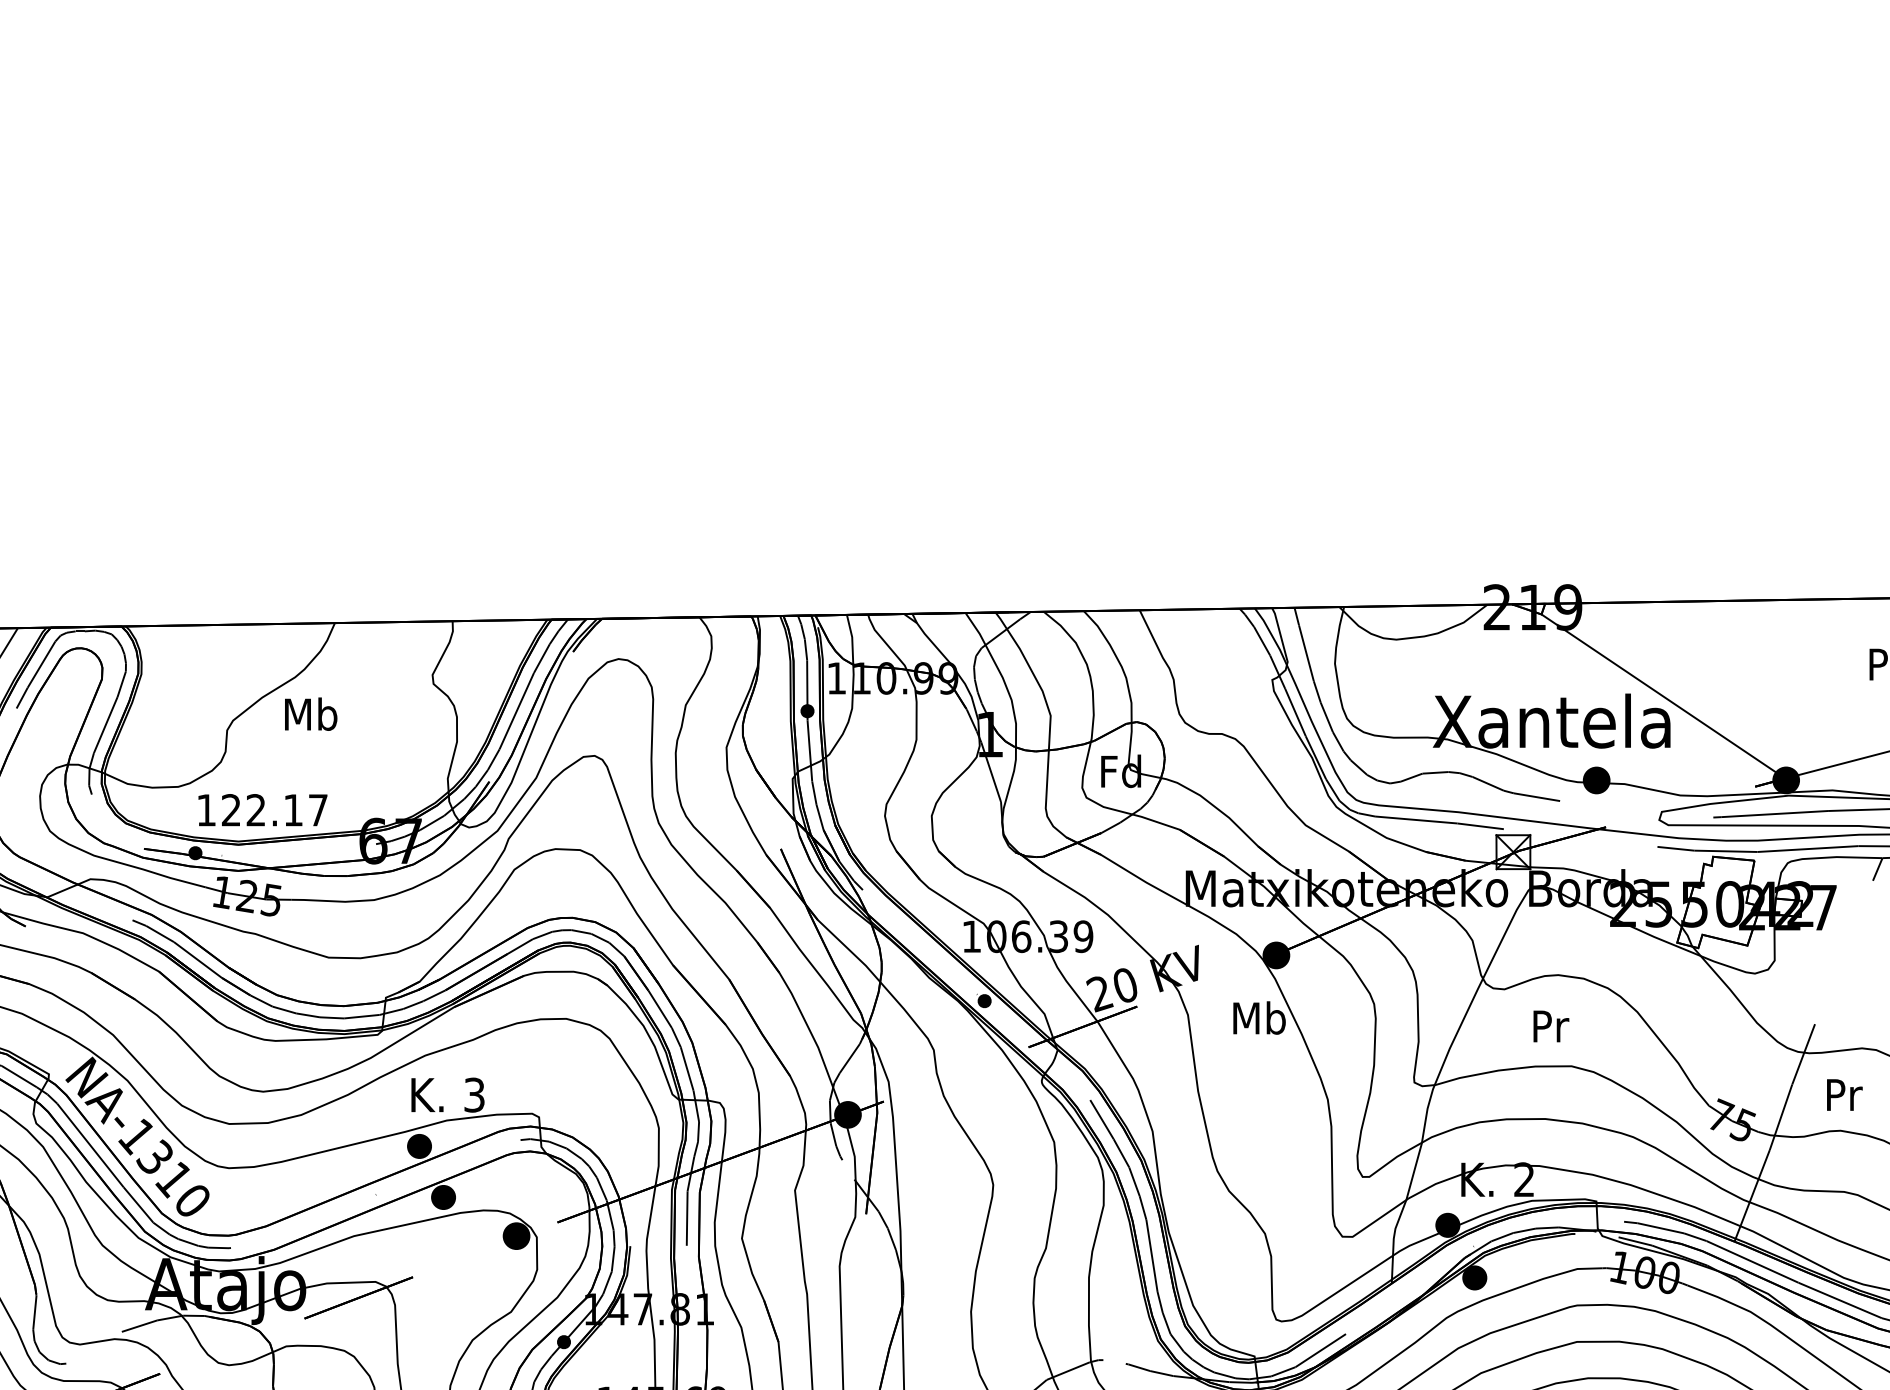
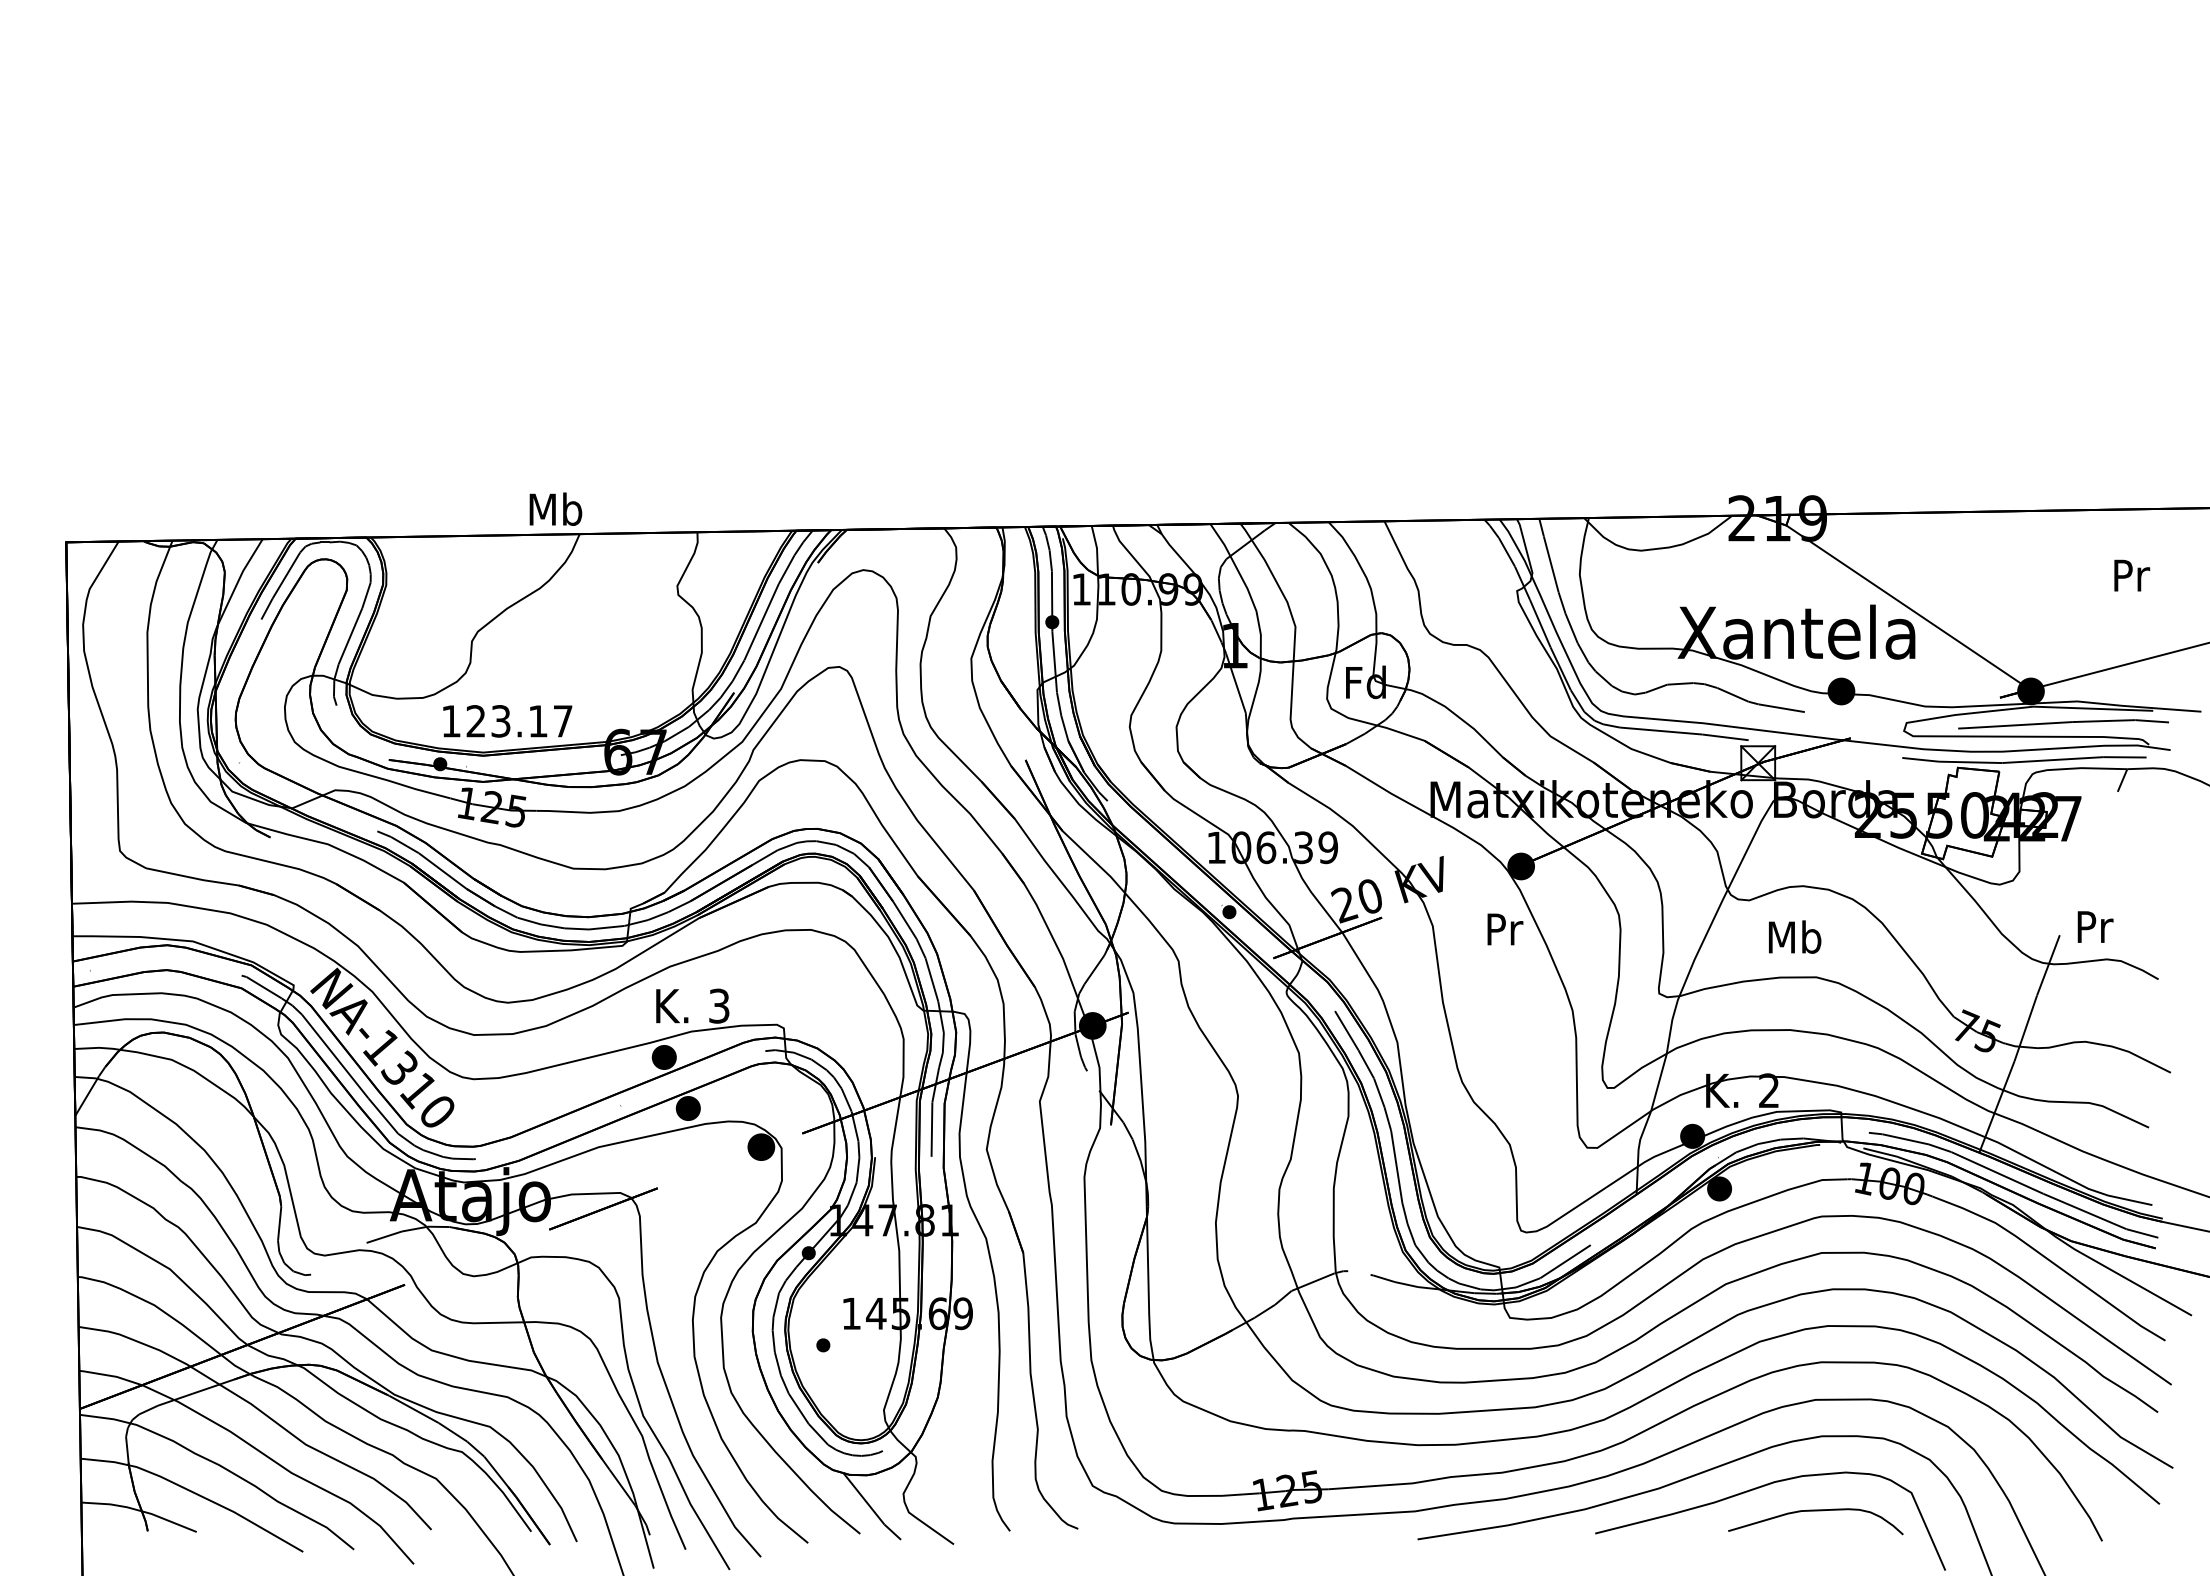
text: (310, 713) -> (555, 508), moved
text: (255, 810) -> (500, 721), 122.17 -> 123.17
text: (1259, 1017) -> (1504, 928), Mb -> Pr
text: (1549, 1025) -> (1794, 936), Pr -> Mb
text: (1844, 1094) -> (2095, 926), moved

